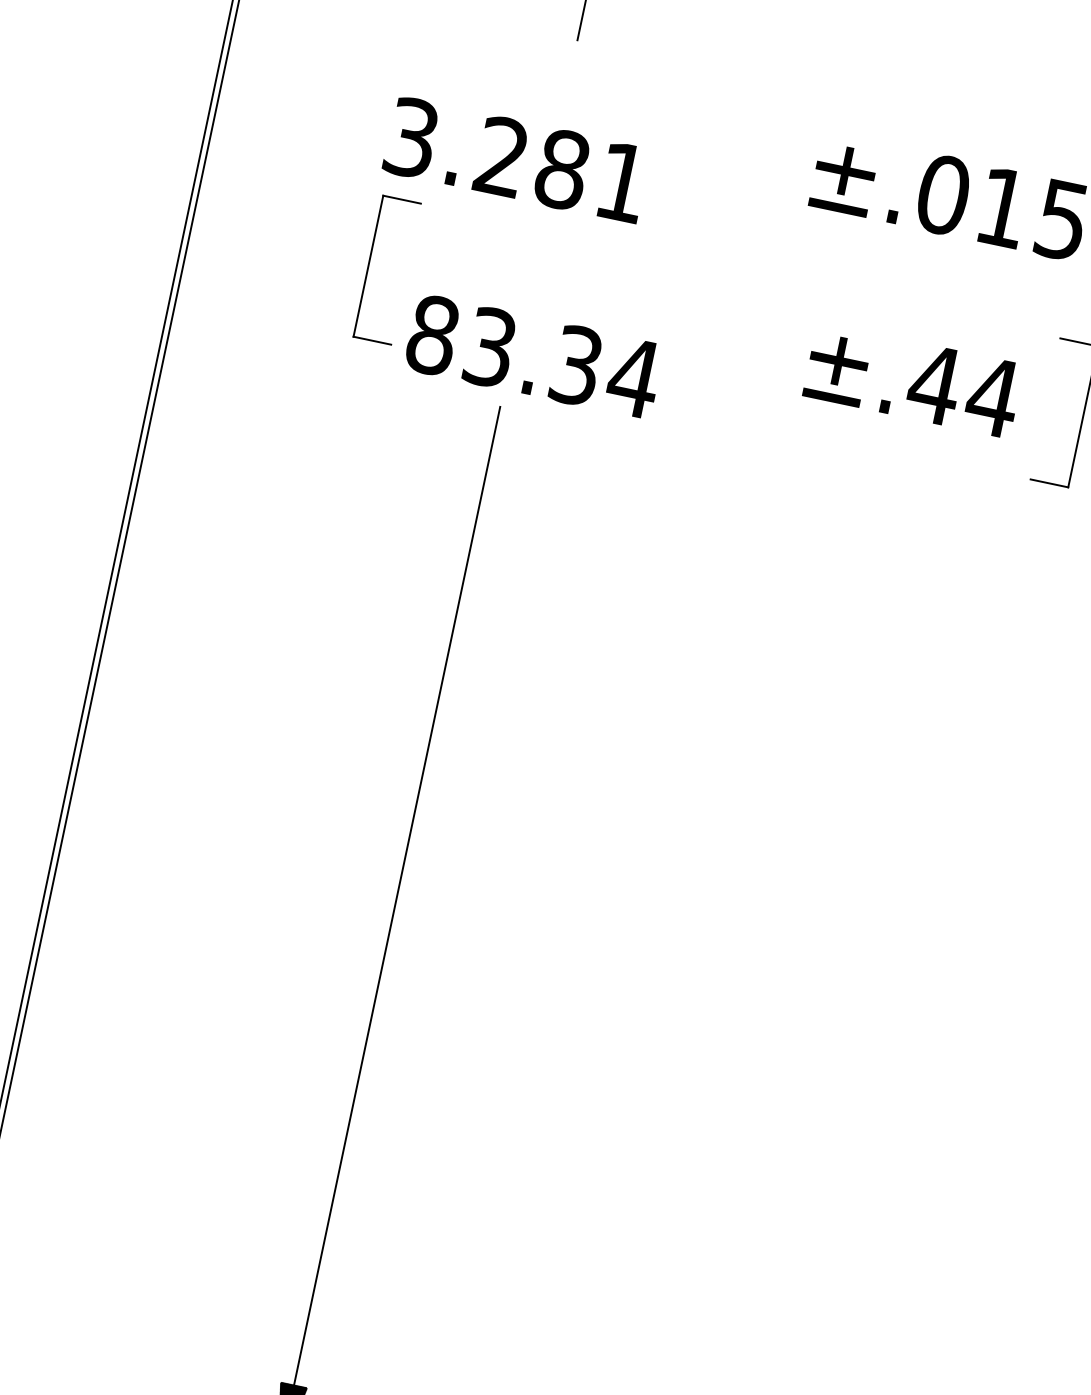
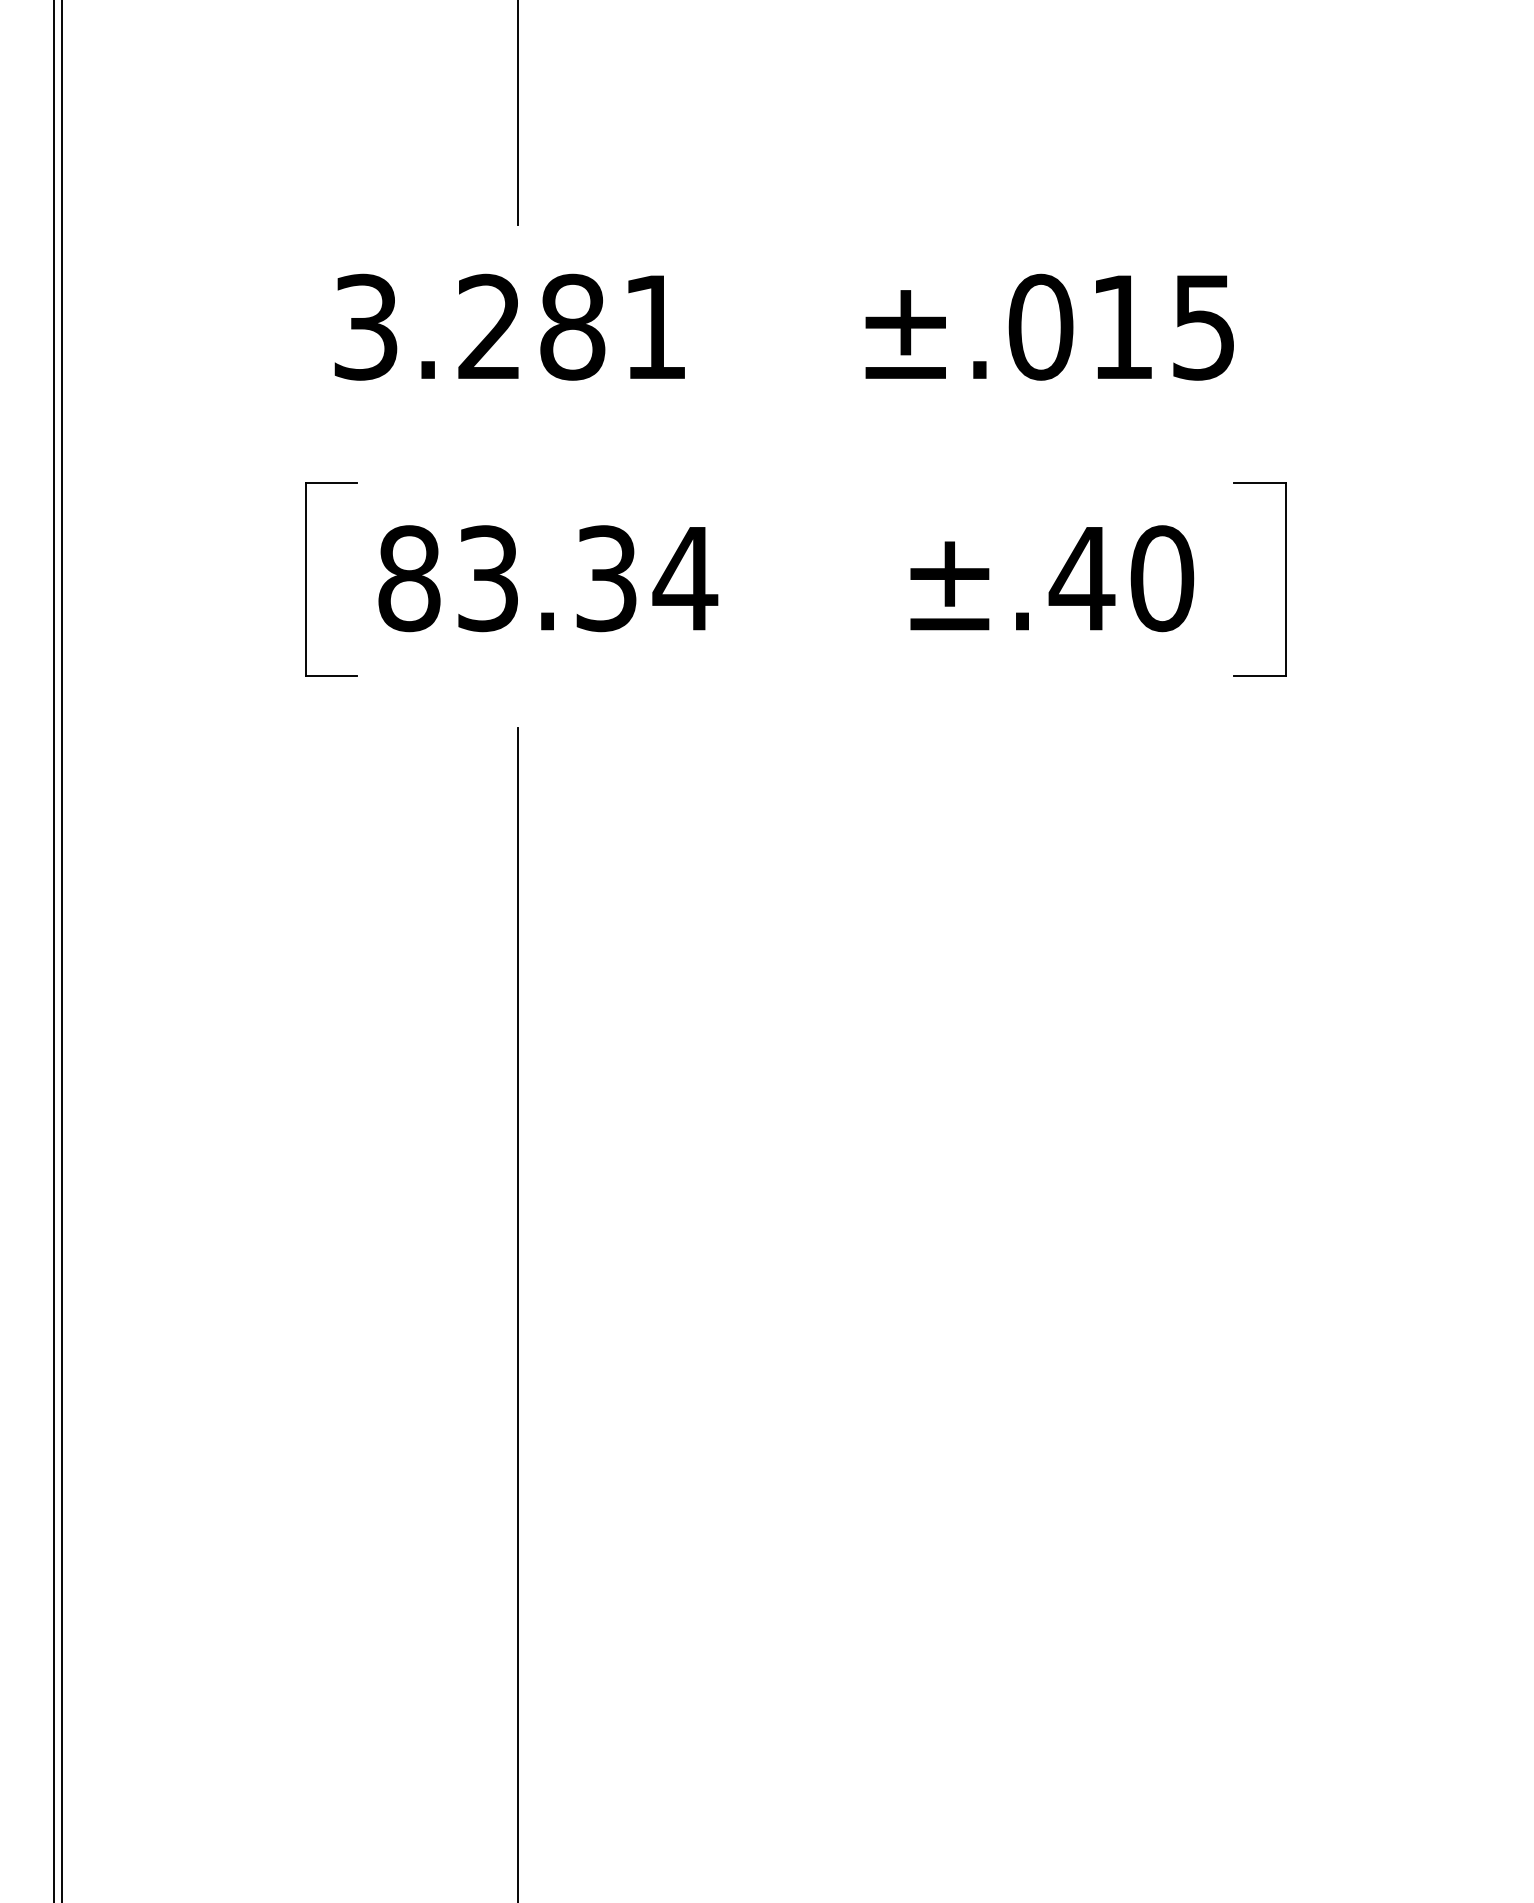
text: (516, 159) -> (509, 326), moved
text: (534, 356) -> (548, 578), moved
text: (992, 396) -> (1161, 578), ±.44 -> ±.40

